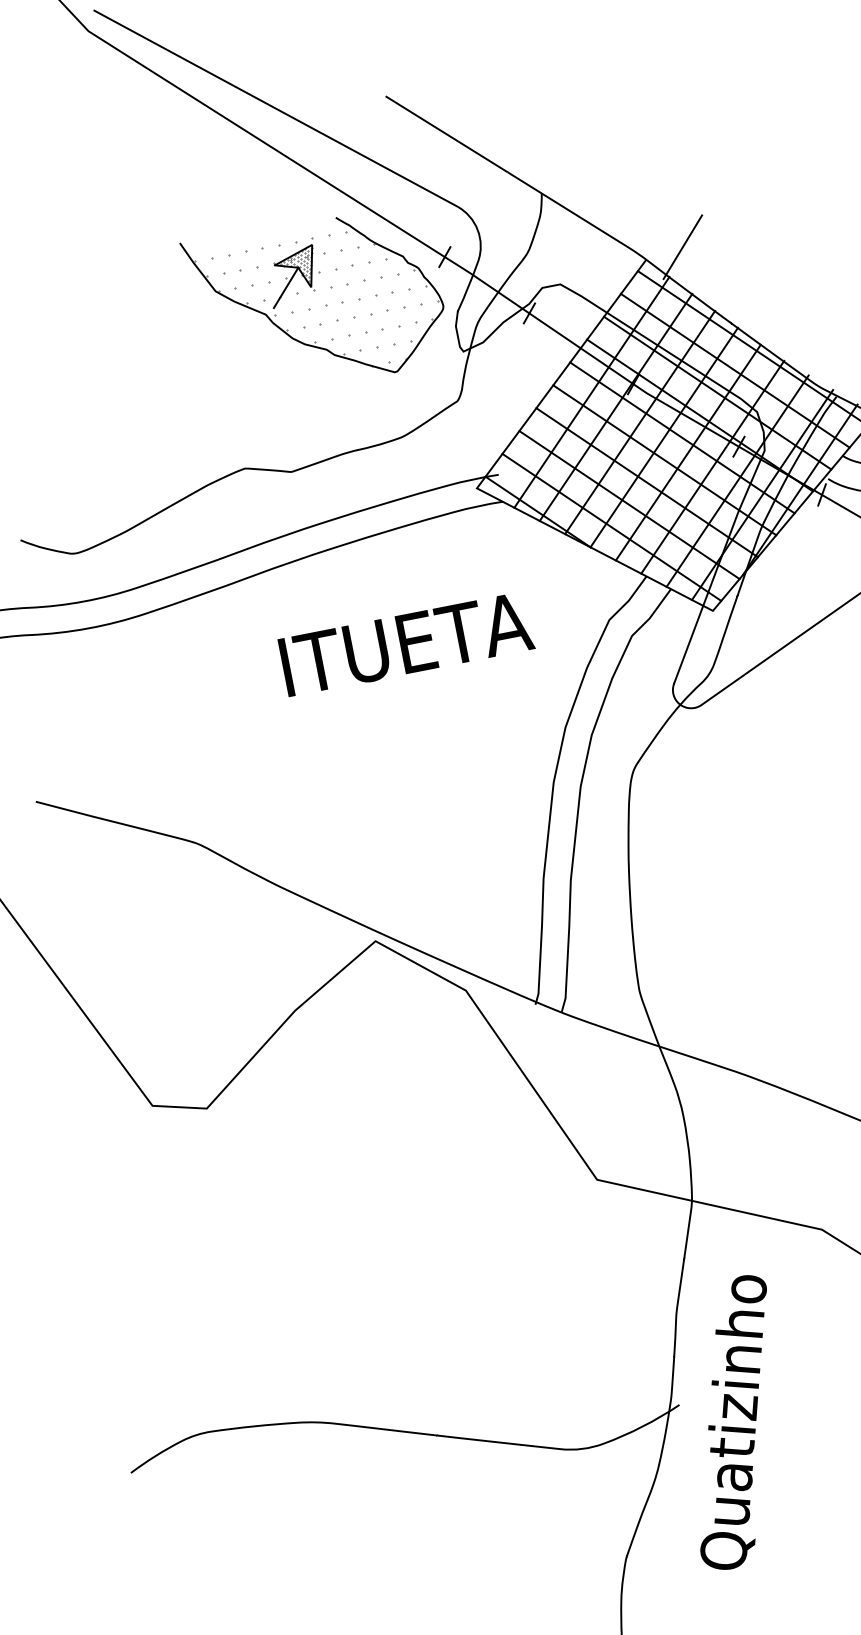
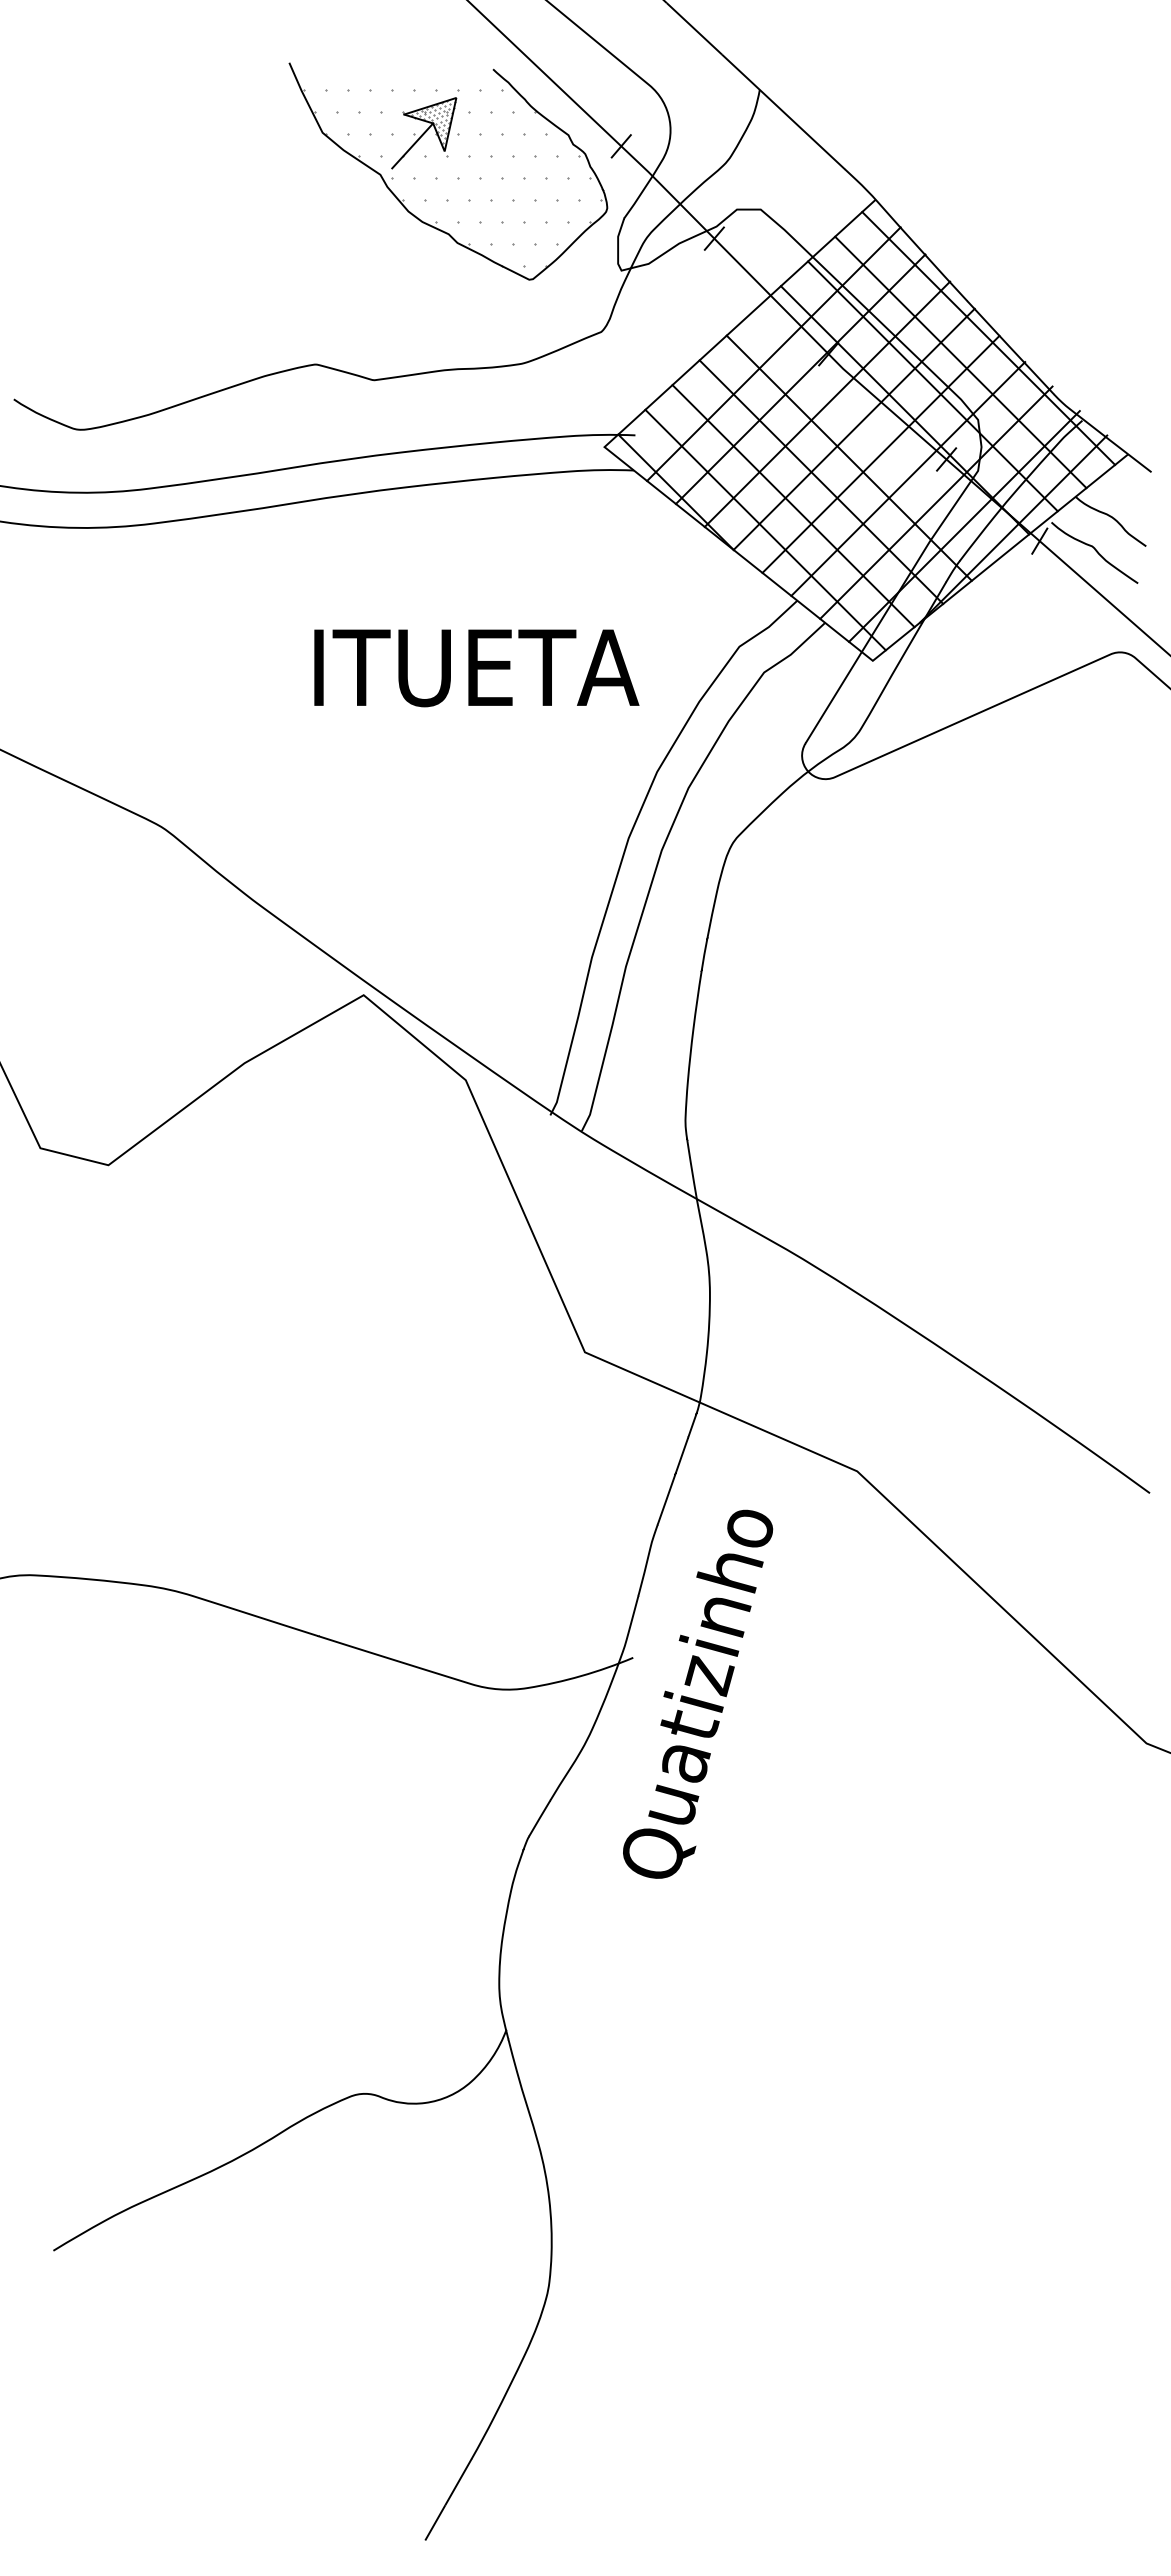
line: (682, 246) -> (924, 192), removed
line: (681, 437) -> (876, 433), removed
text: (406, 644) -> (476, 668), moved

